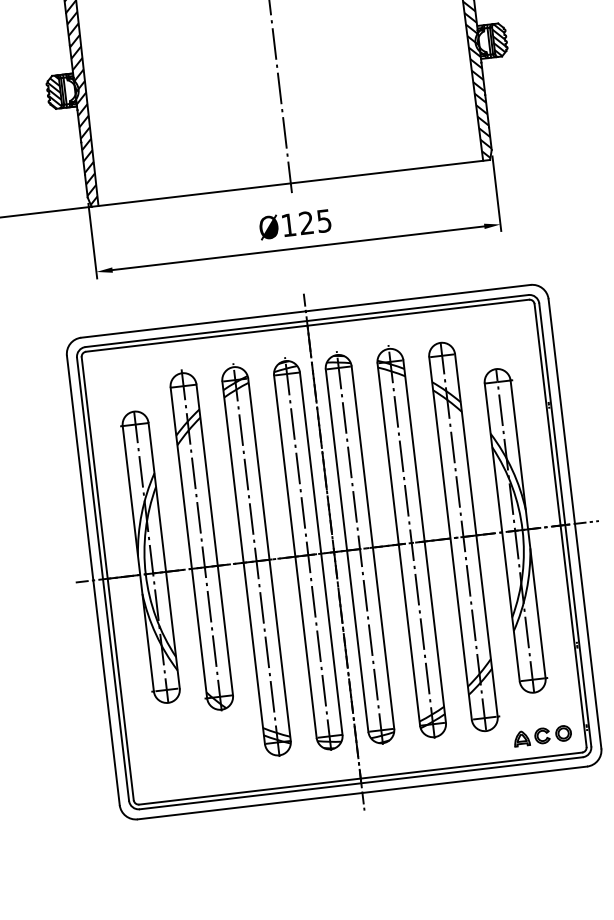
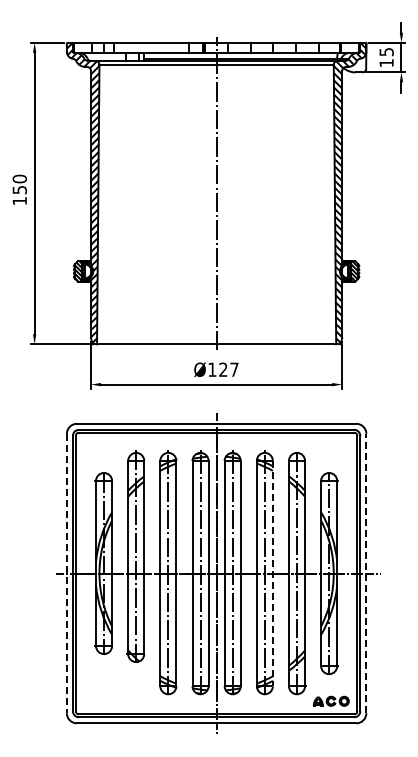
text: (324, 220) -> (234, 369), Ø125 -> Ø127
line: (575, 523) -> (366, 573), solid -> dashed
line: (424, 541) -> (272, 573), solid -> dashed
line: (92, 580) -> (66, 573), solid -> dashed

